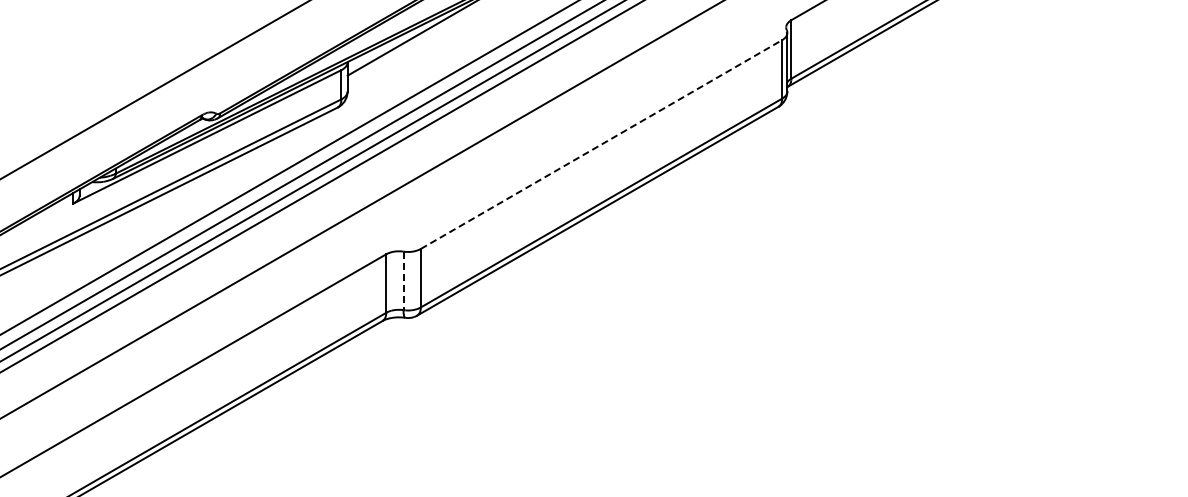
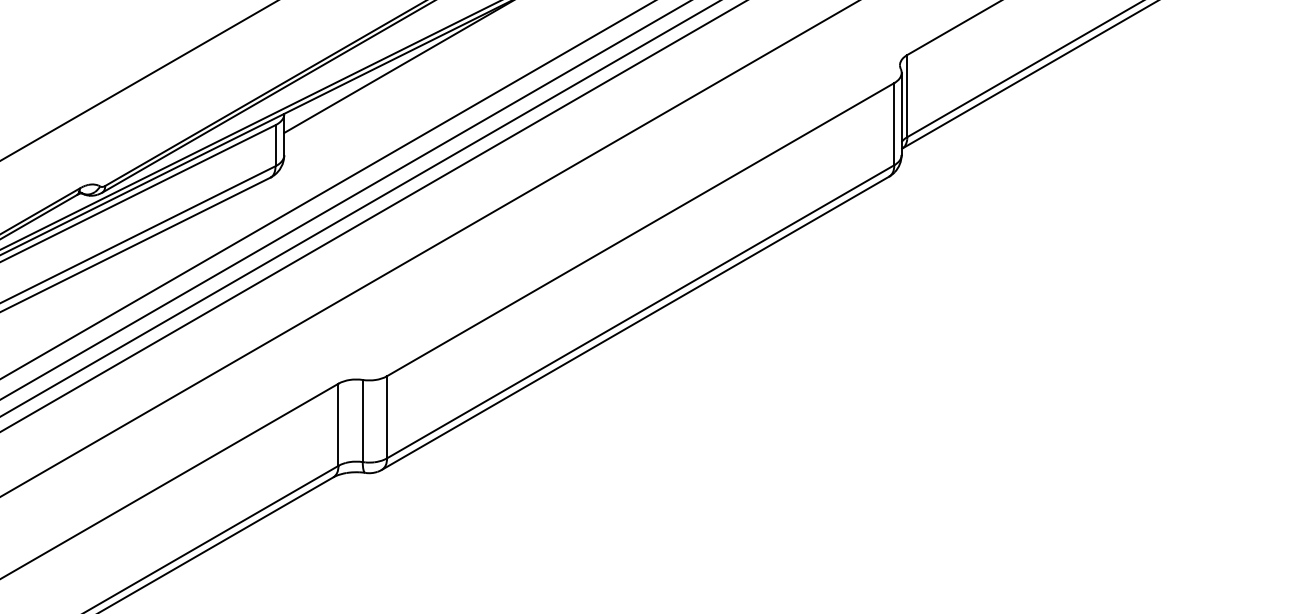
line: (601, 144) -> (640, 229), dashed -> solid
line: (403, 281) -> (362, 421), dashed -> solid

